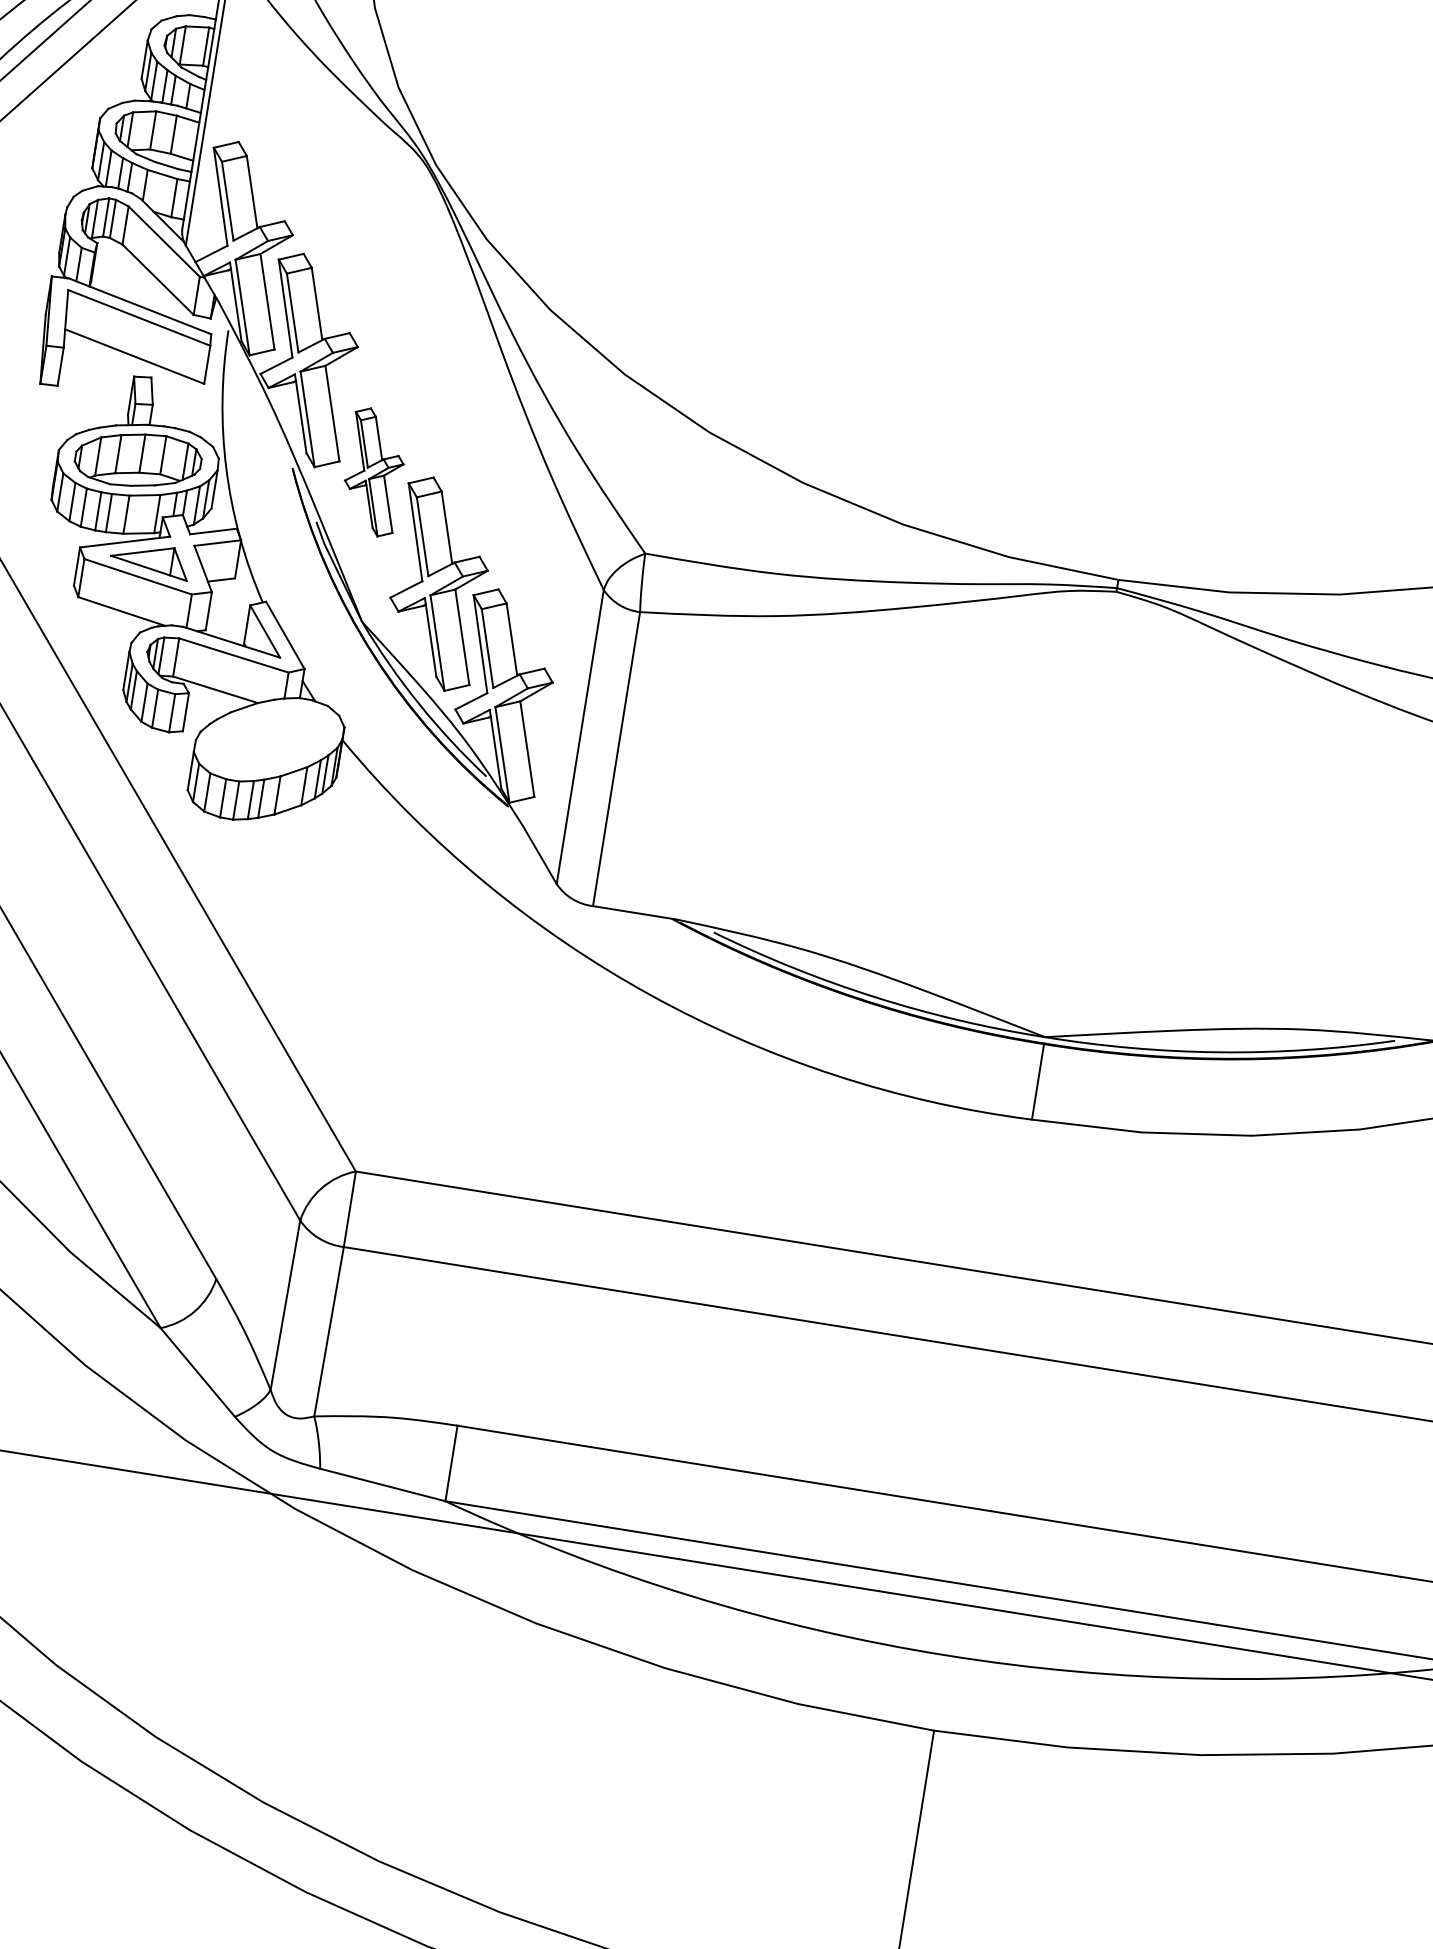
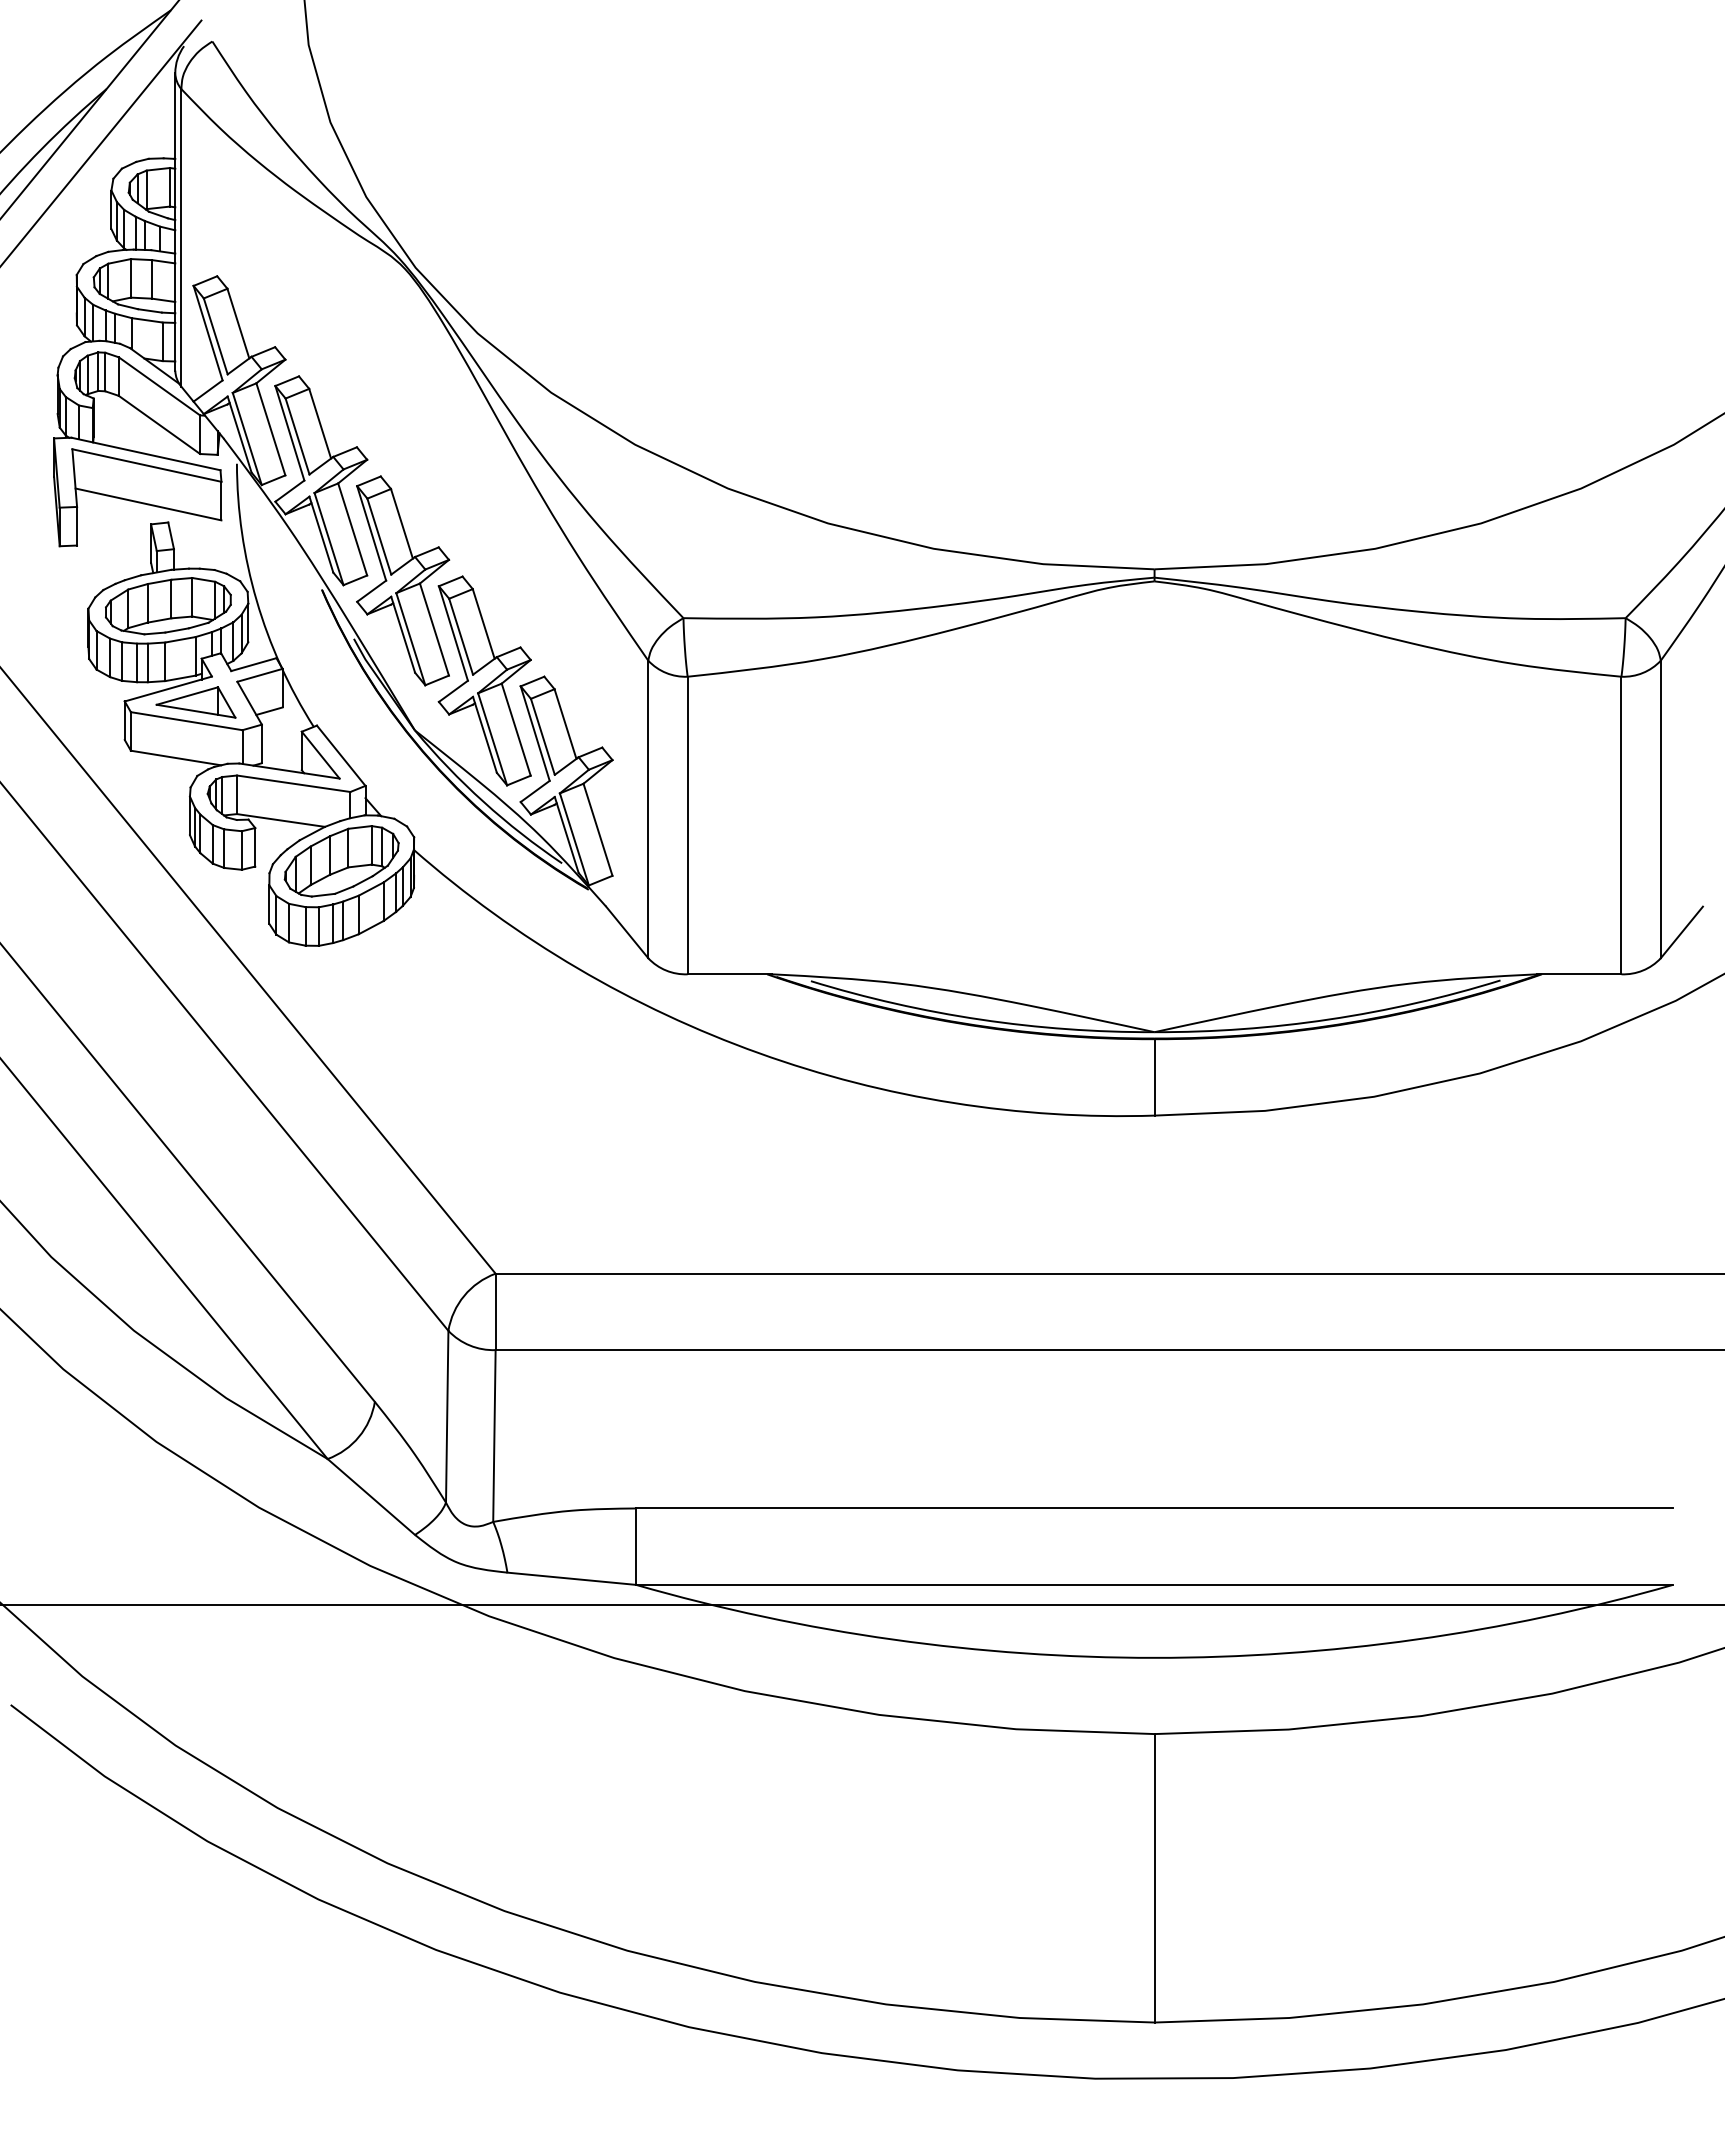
part: (374, 472) -> (403, 580), size x1.67
part: (268, 739) -> (341, 861), added

